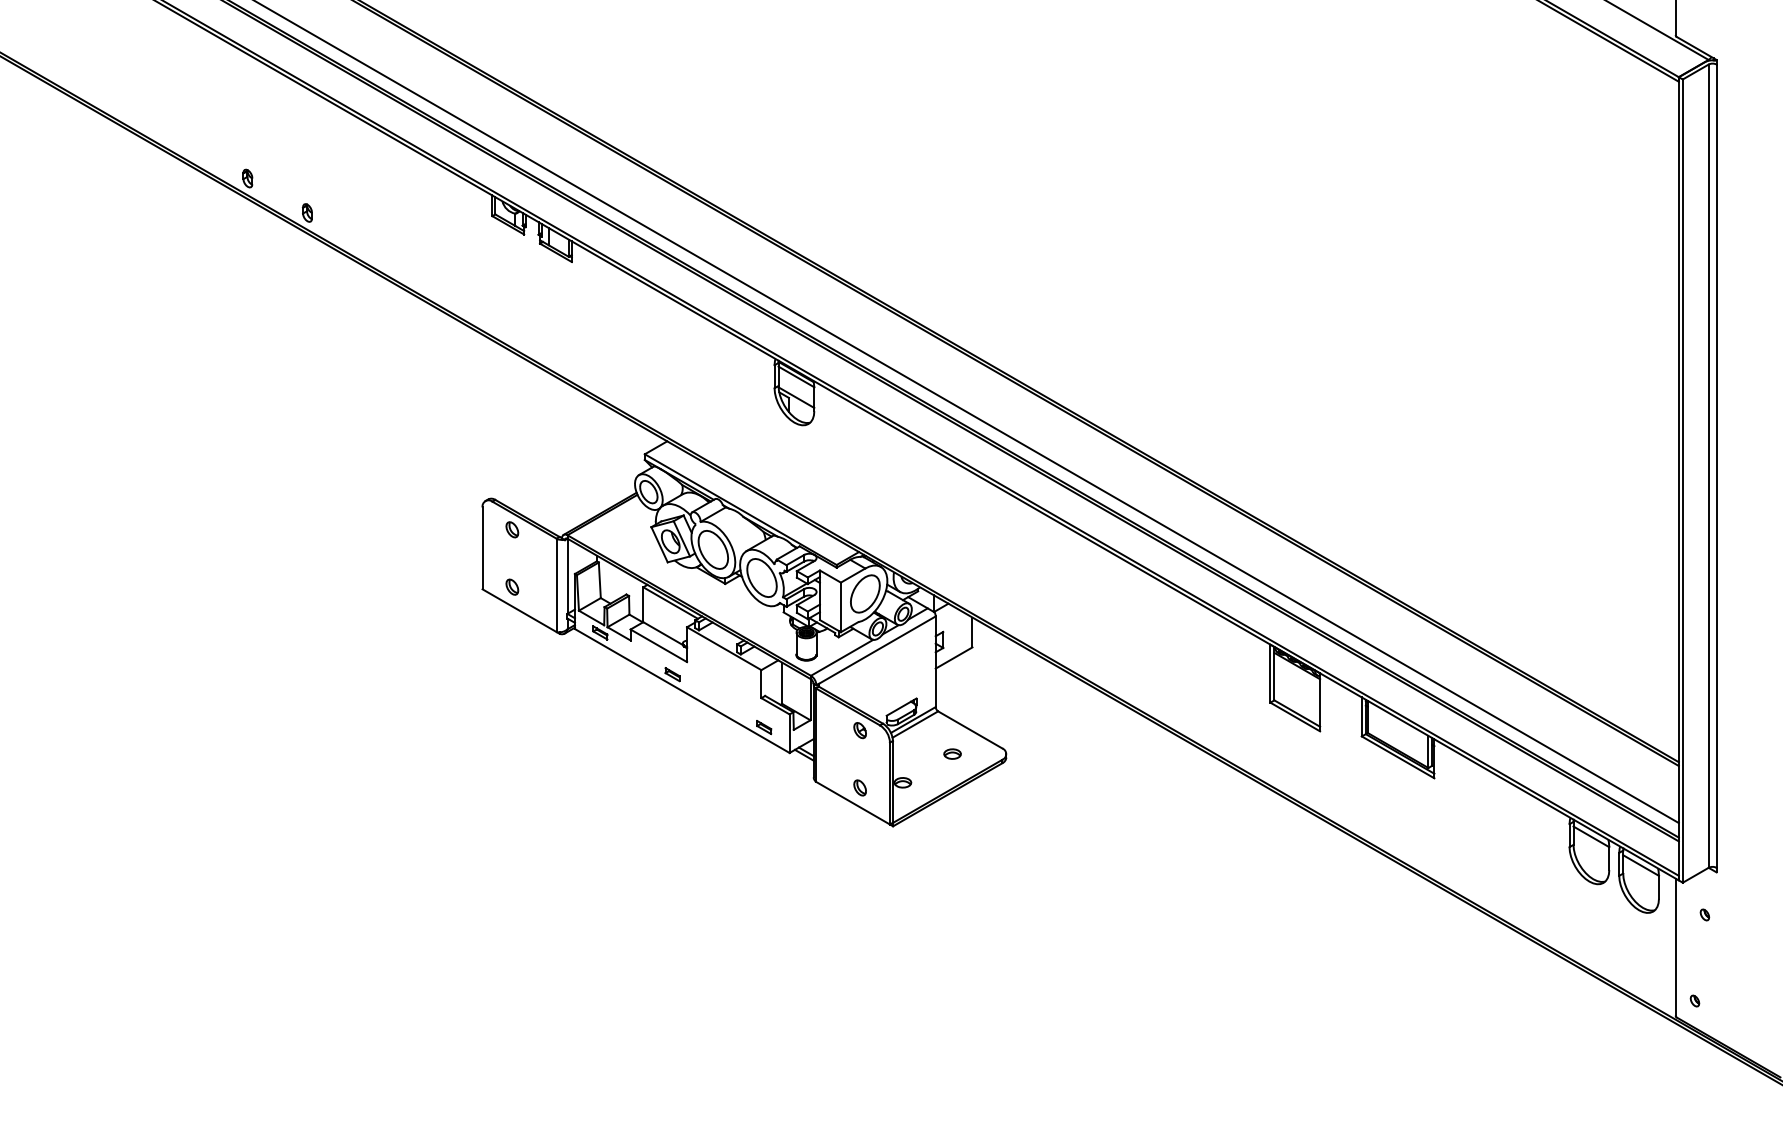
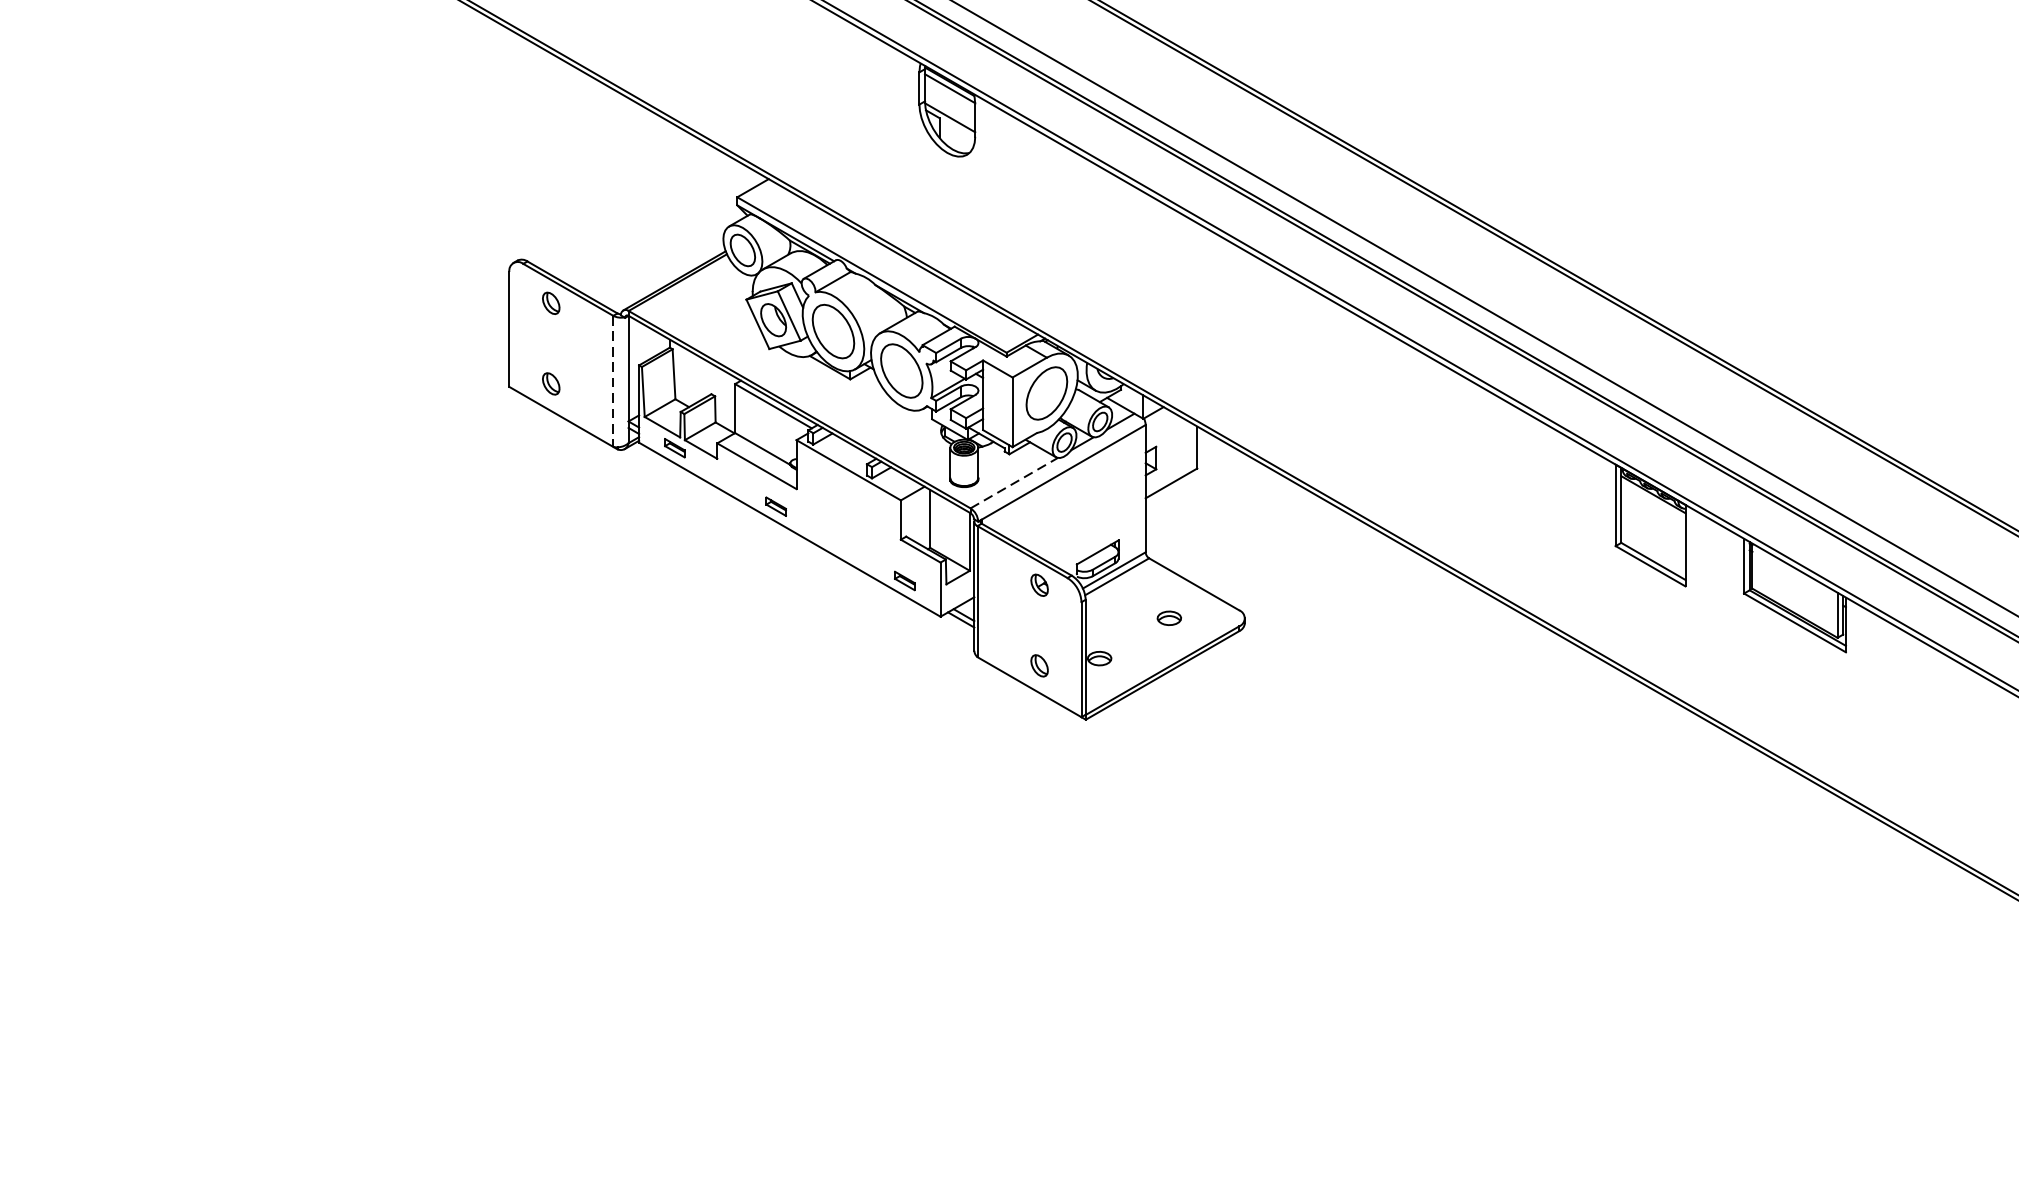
line: (556, 585) -> (613, 381), solid -> dashed
line: (842, 657) -> (1014, 482), solid -> dashed

